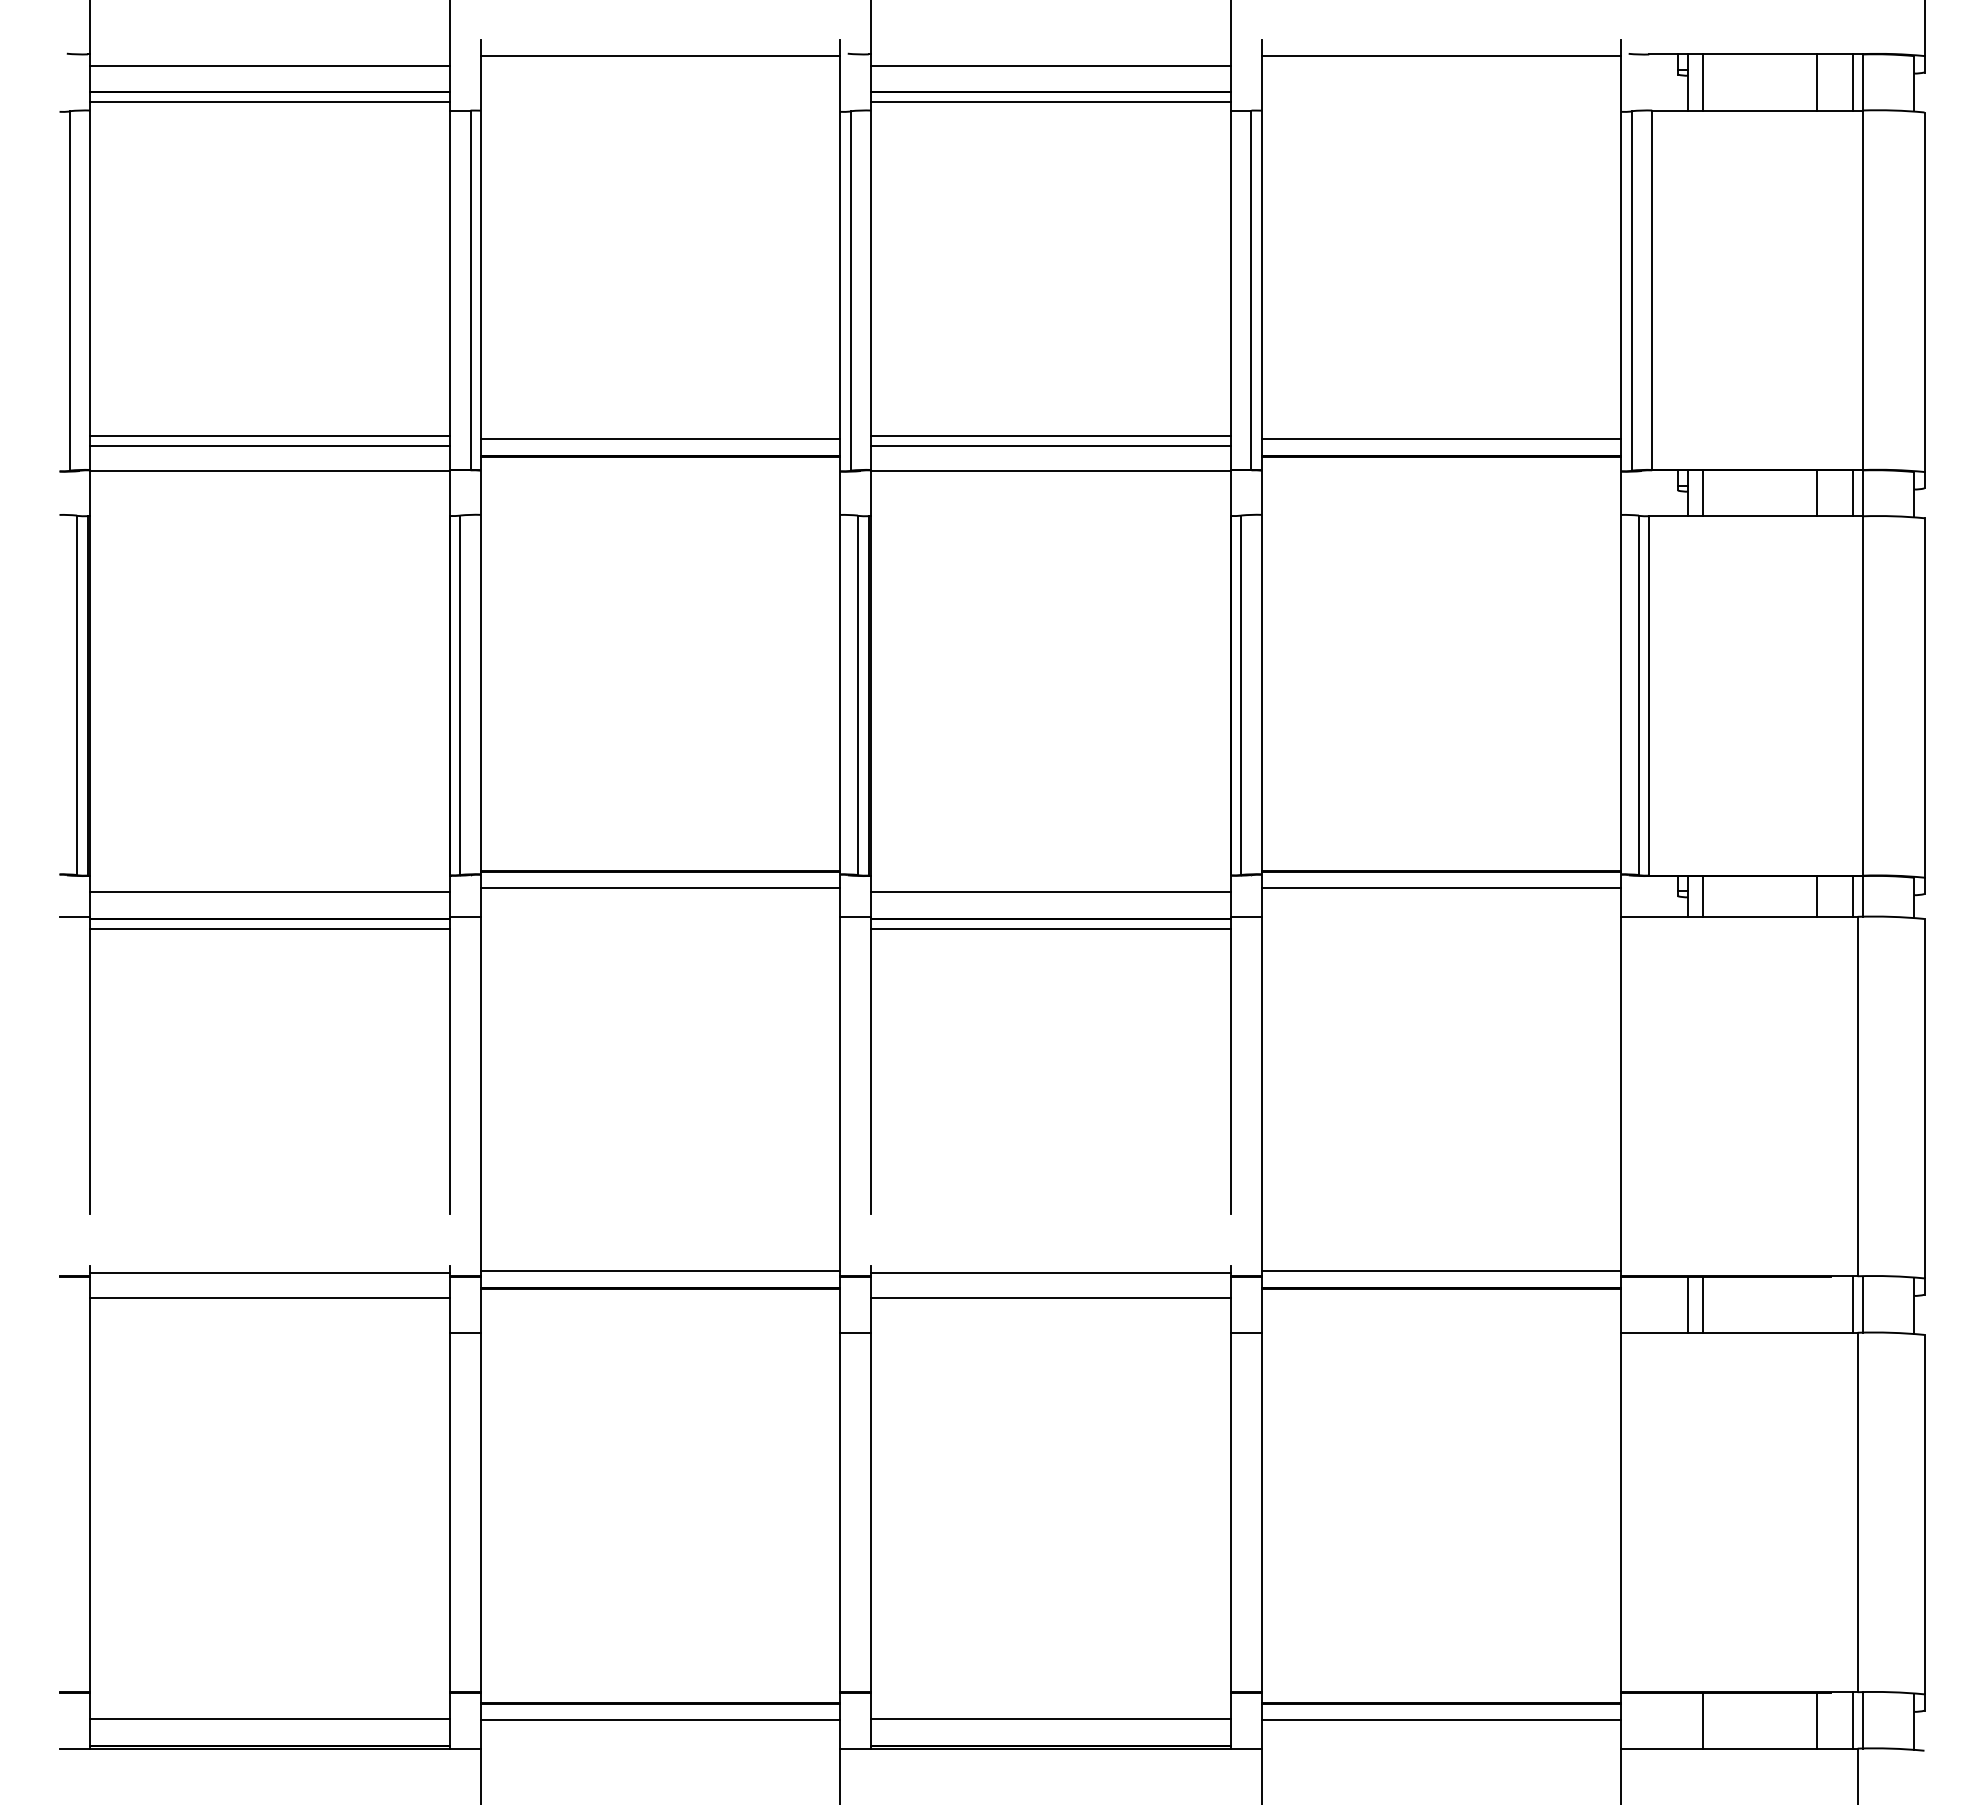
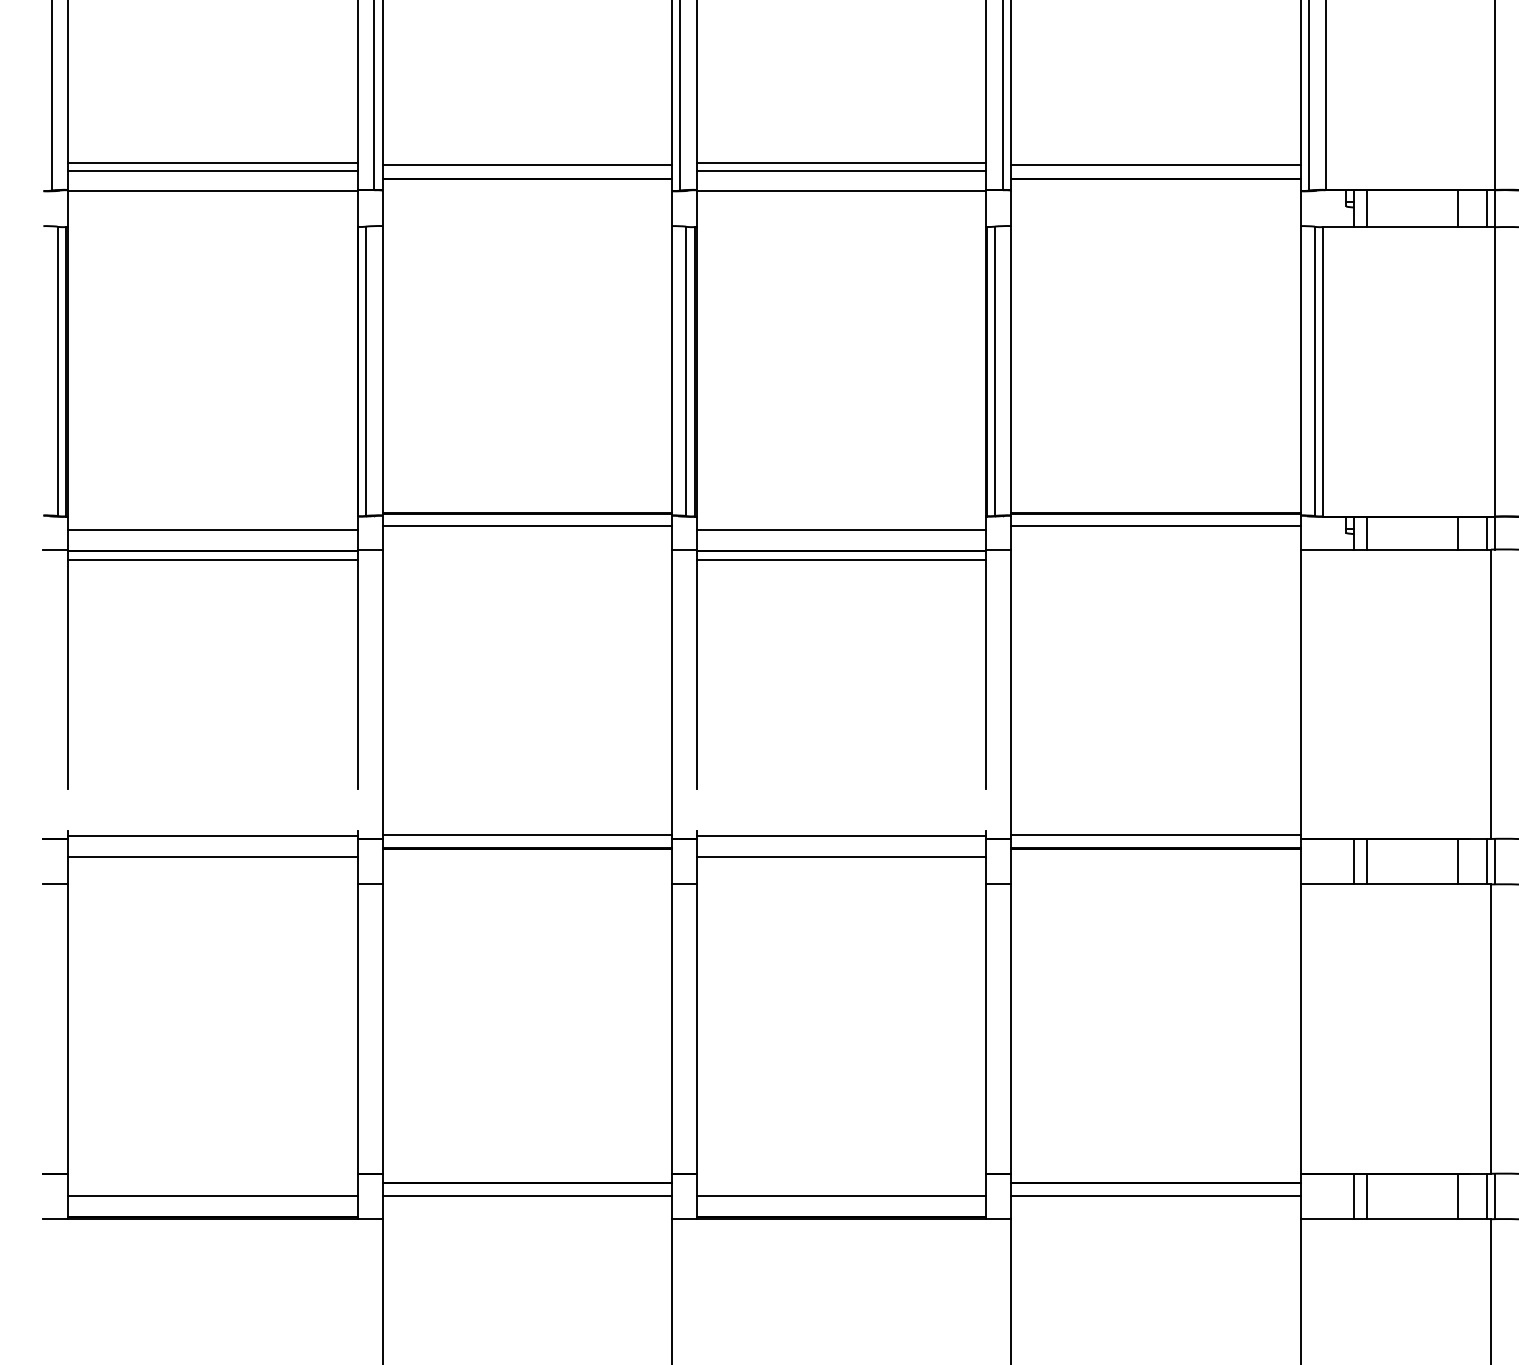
line: (1816, 1304) -> (1457, 861), added
line: (74, 1332) -> (55, 884), added
line: (1688, 1720) -> (1354, 1196), added

